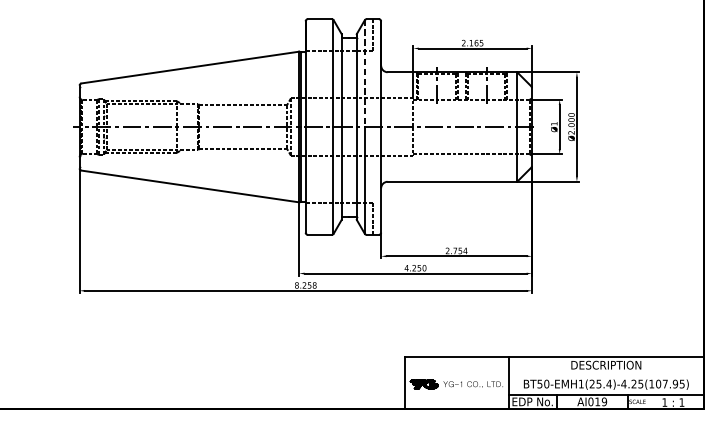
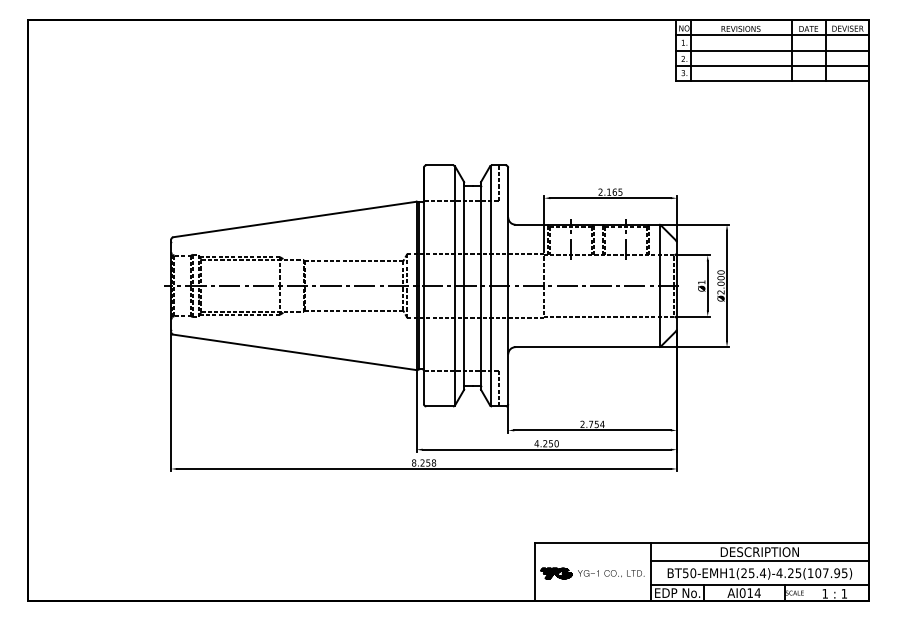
line: (365, 73) -> (490, 226), dashed -> solid
line: (605, 373) -> (759, 561), added
text: (604, 402) -> (757, 593), AI019 -> AI014

